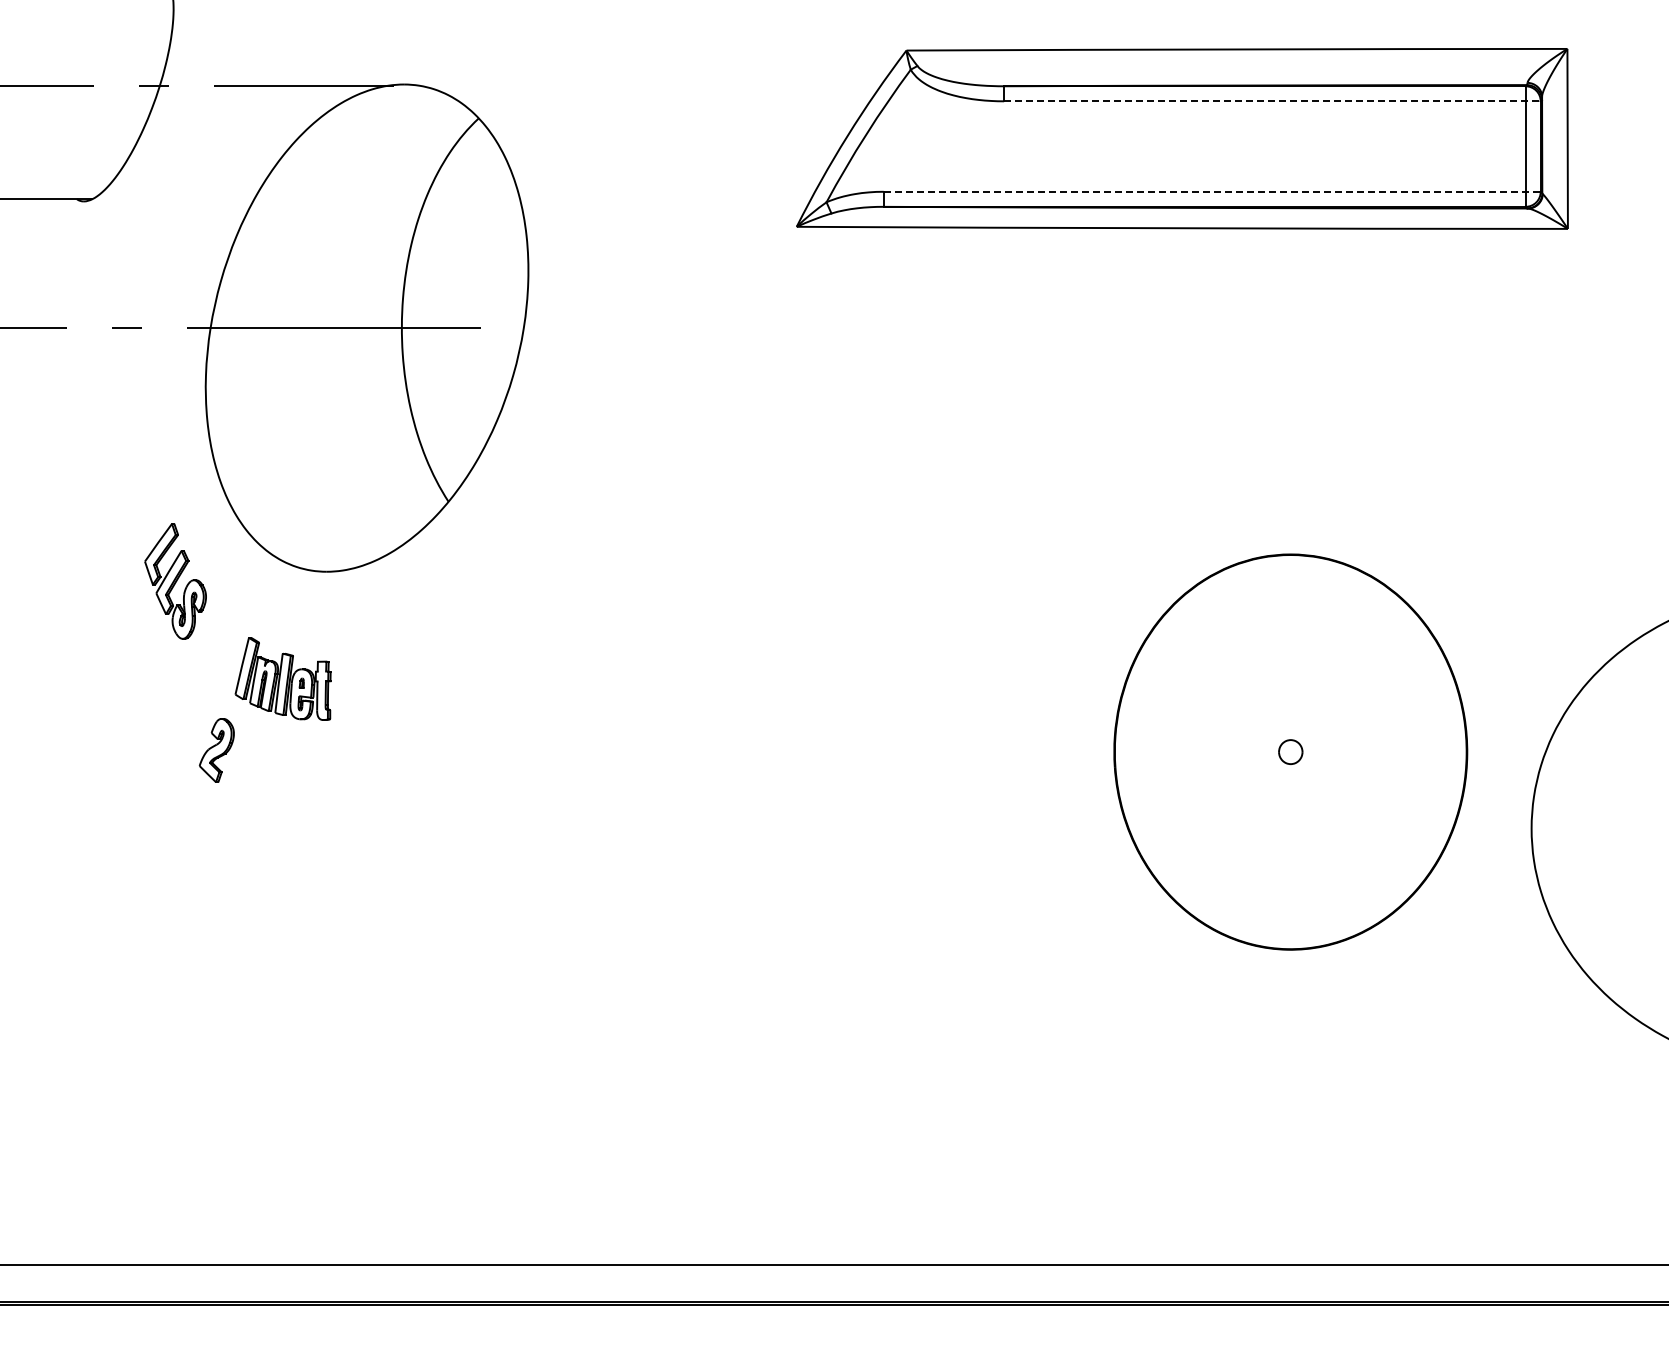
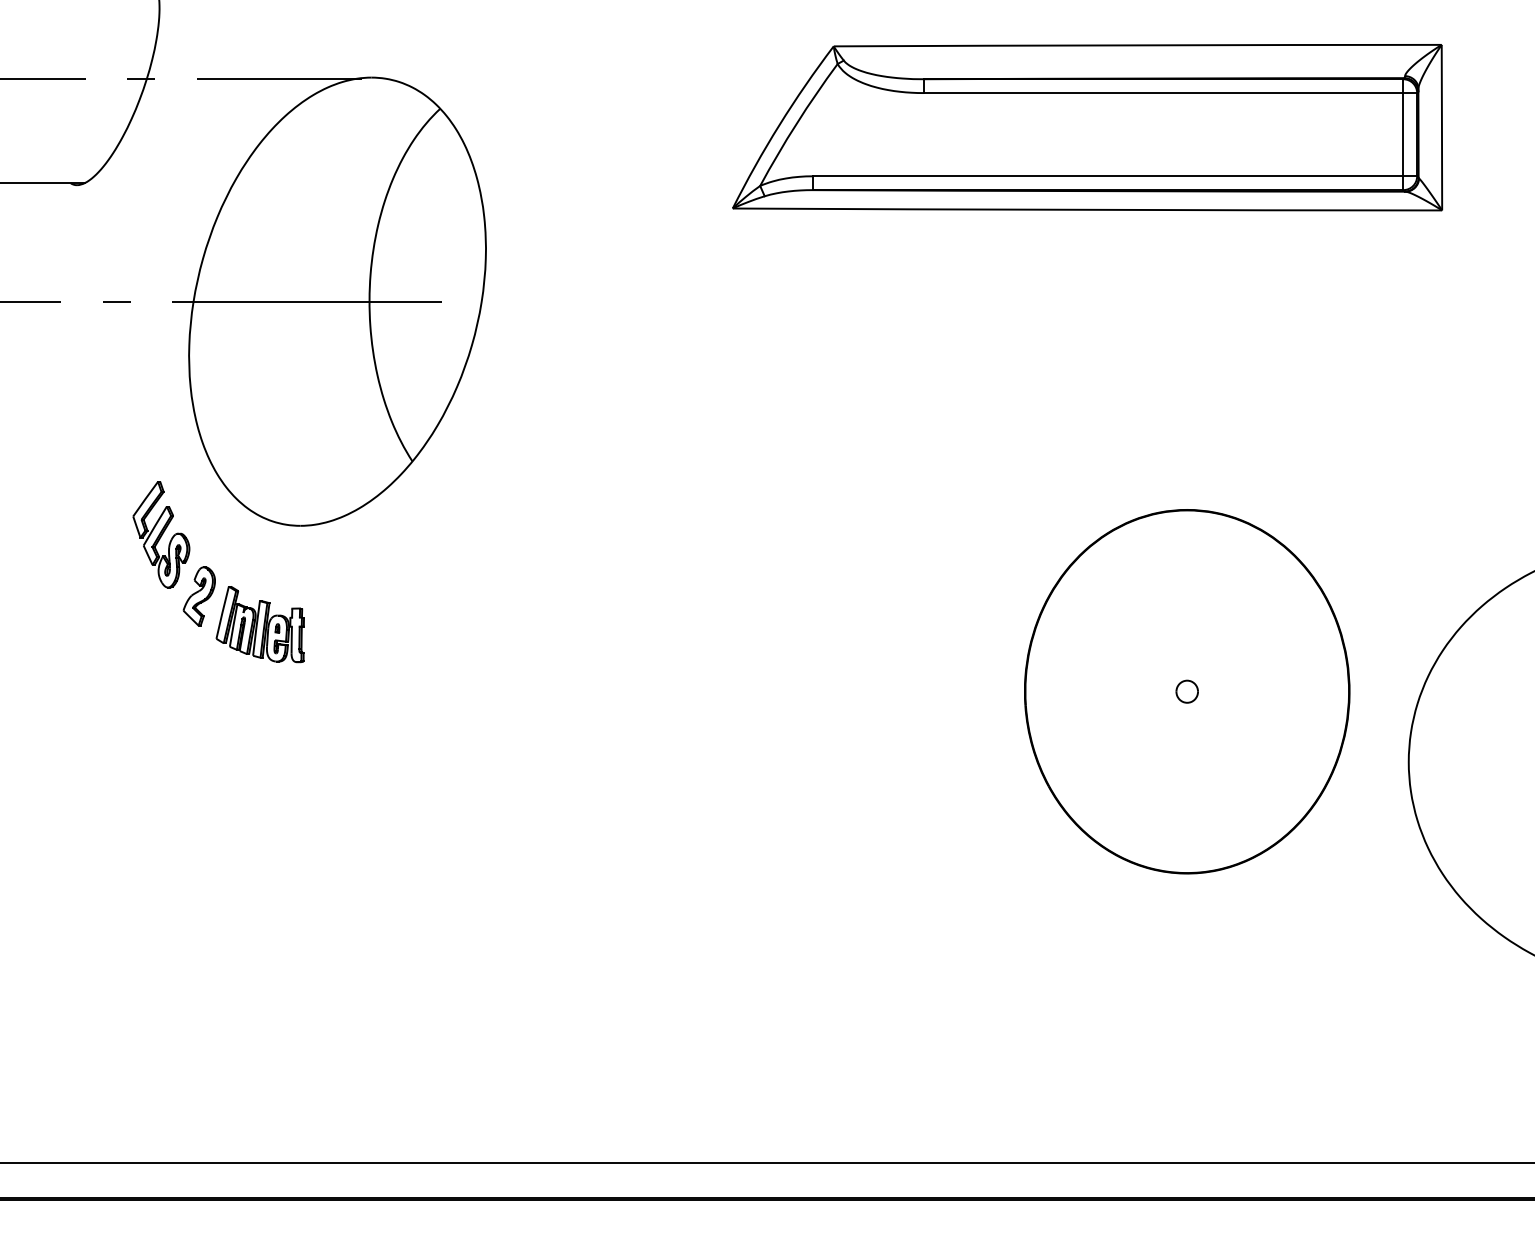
line: (1272, 101) -> (1170, 93), dashed -> solid
line: (1212, 191) -> (1115, 176), dashed -> solid
part: (216, 750) -> (199, 596), moved

